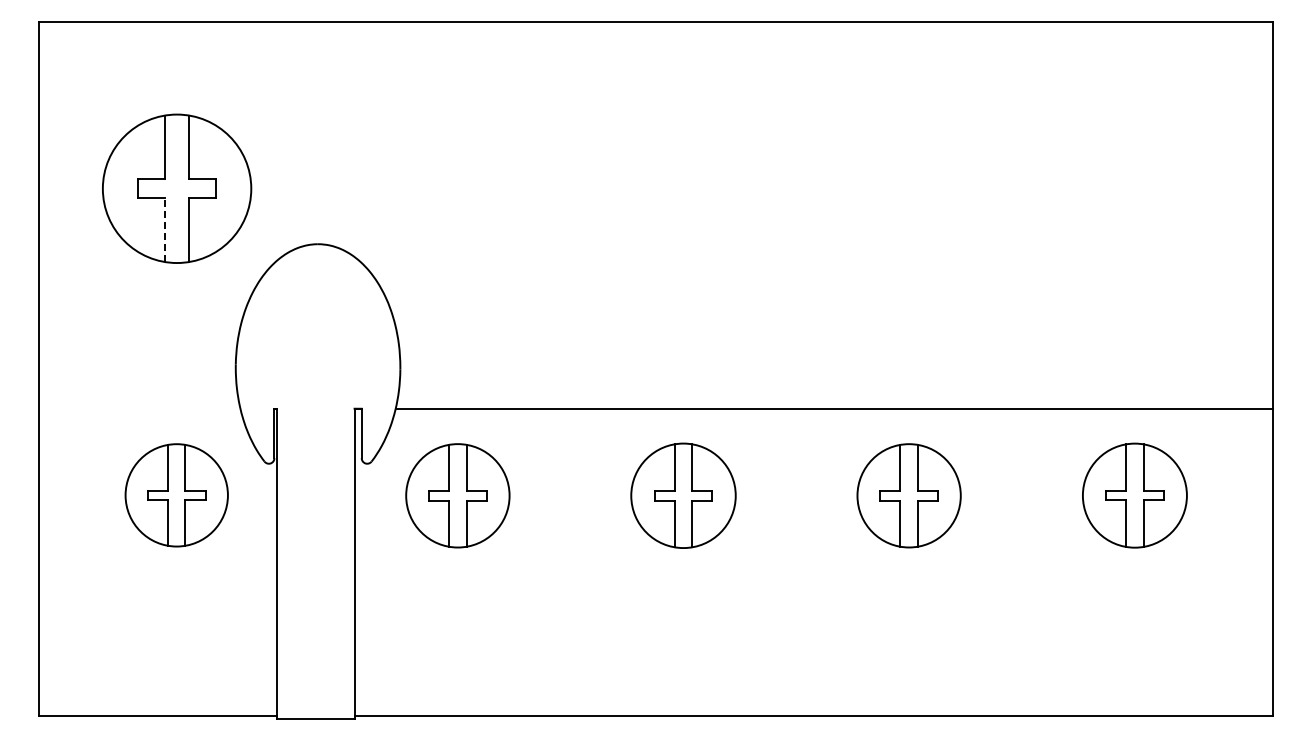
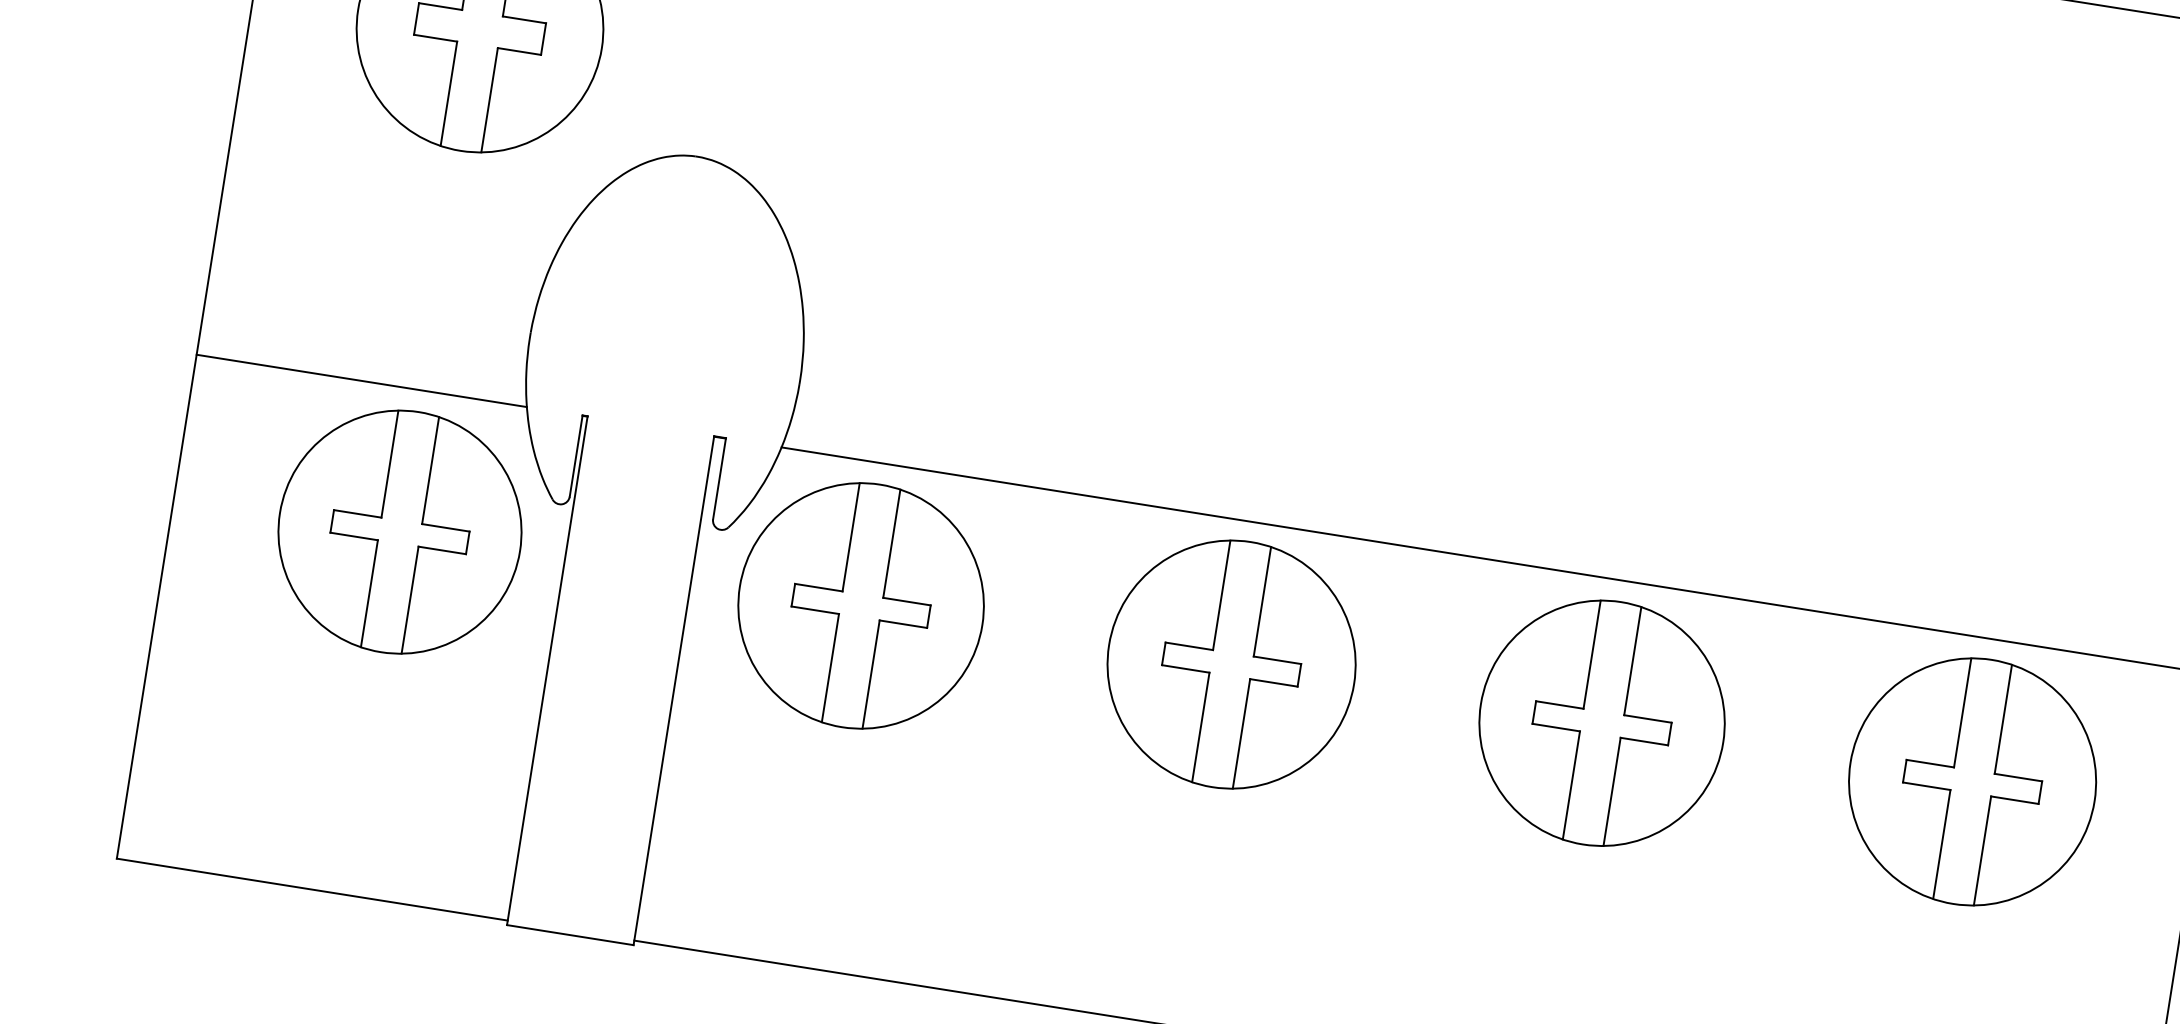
line: (164, 230) -> (448, 94), dashed -> solid
line: (139, 409) -> (360, 381), added
part: (176, 495) -> (399, 532), size x1.43
part: (457, 495) -> (860, 605), size x1.43
part: (683, 495) -> (1231, 664), size x1.43
part: (908, 495) -> (1601, 722), size x1.43
part: (1134, 495) -> (1972, 781), size x1.43

